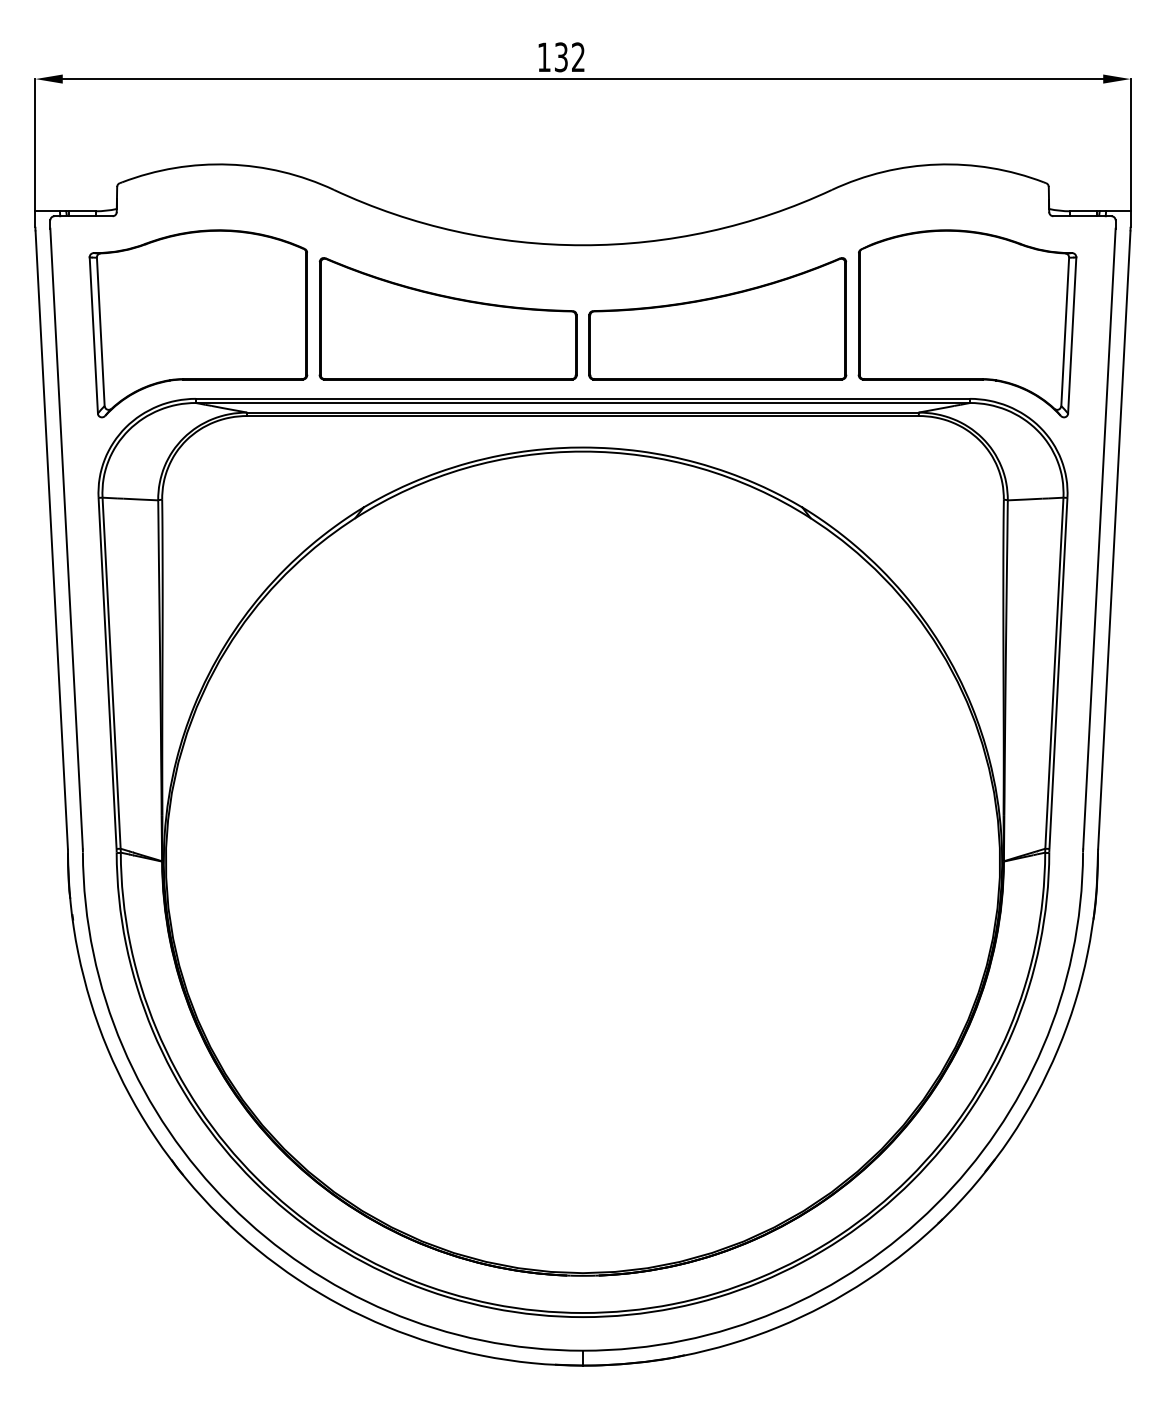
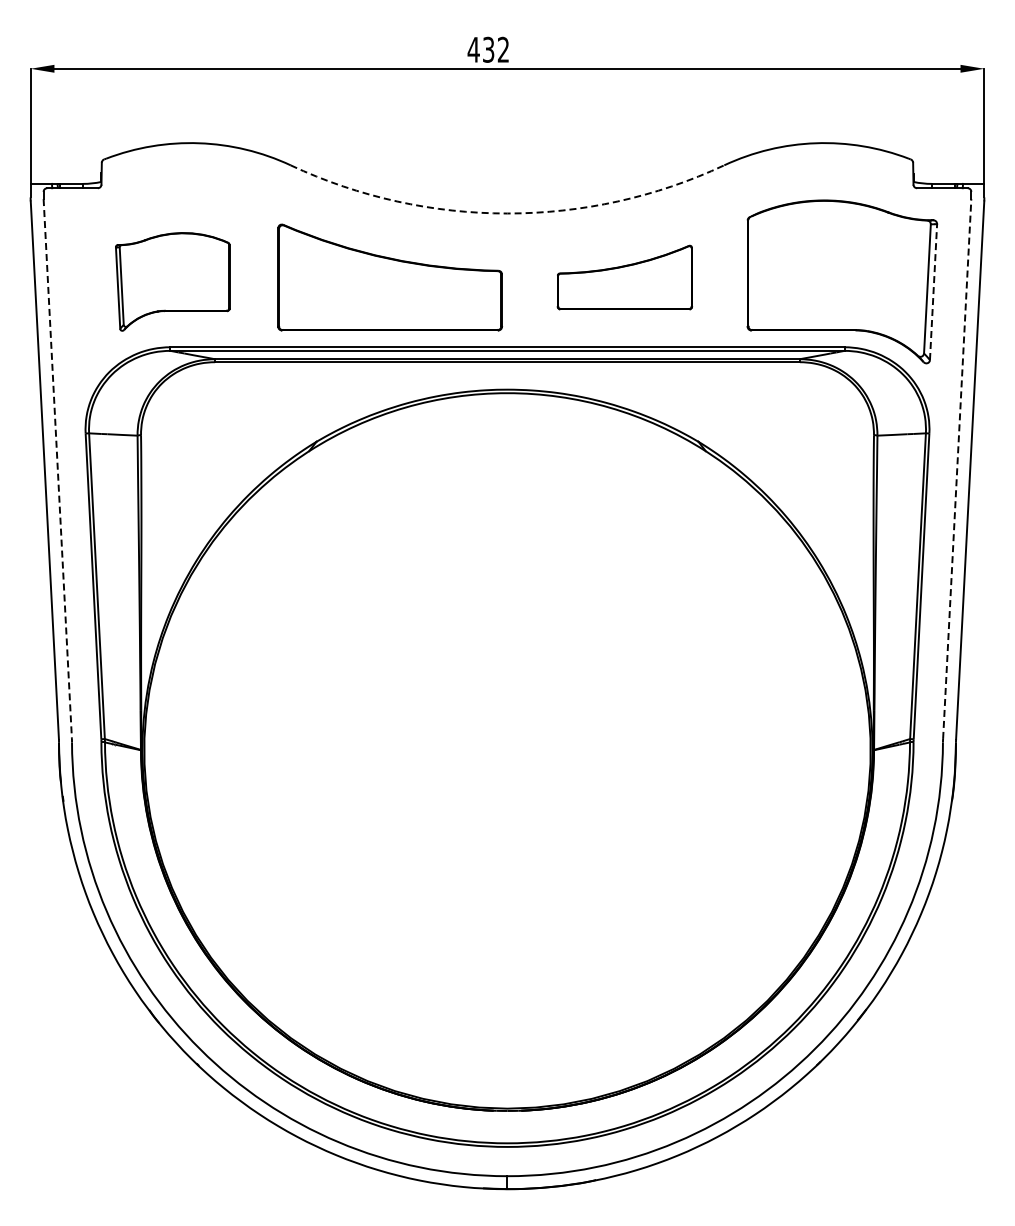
text: (543, 56) -> (473, 49), 132 -> 432
arc: (583, 245) -> (507, 213), solid -> dashed
part: (717, 318) -> (624, 277), size x0.6
part: (198, 323) -> (172, 281), size x0.6
line: (1072, 334) -> (933, 291), solid -> dashed
line: (1099, 538) -> (957, 468), solid -> dashed
line: (66, 539) -> (57, 469), solid -> dashed

